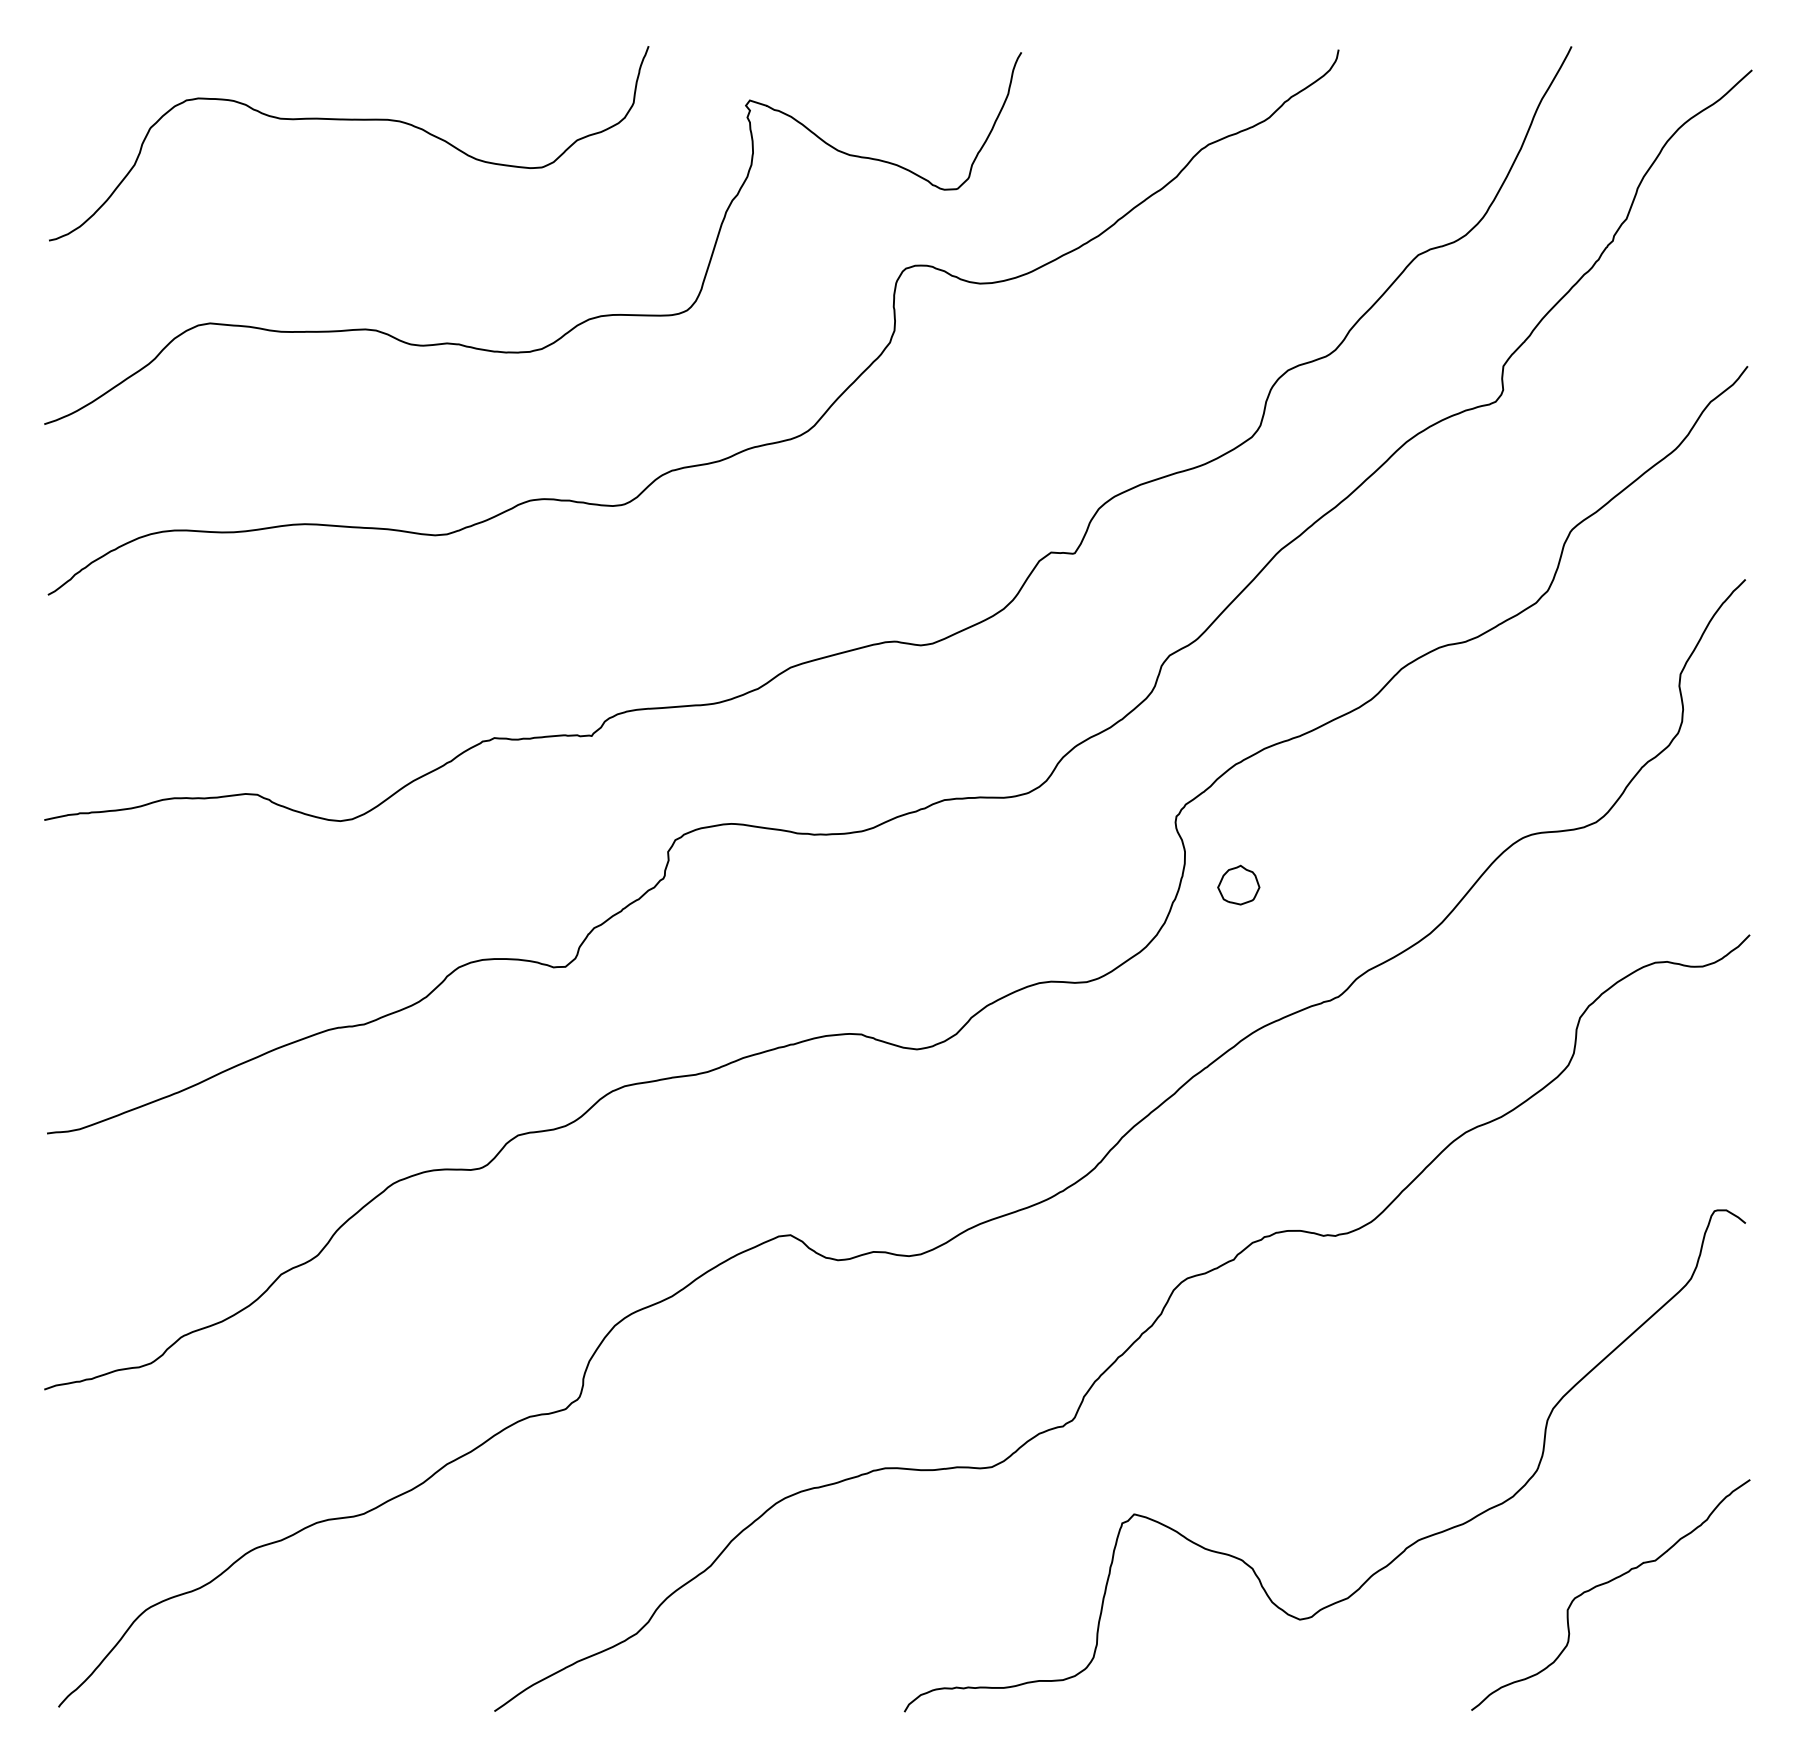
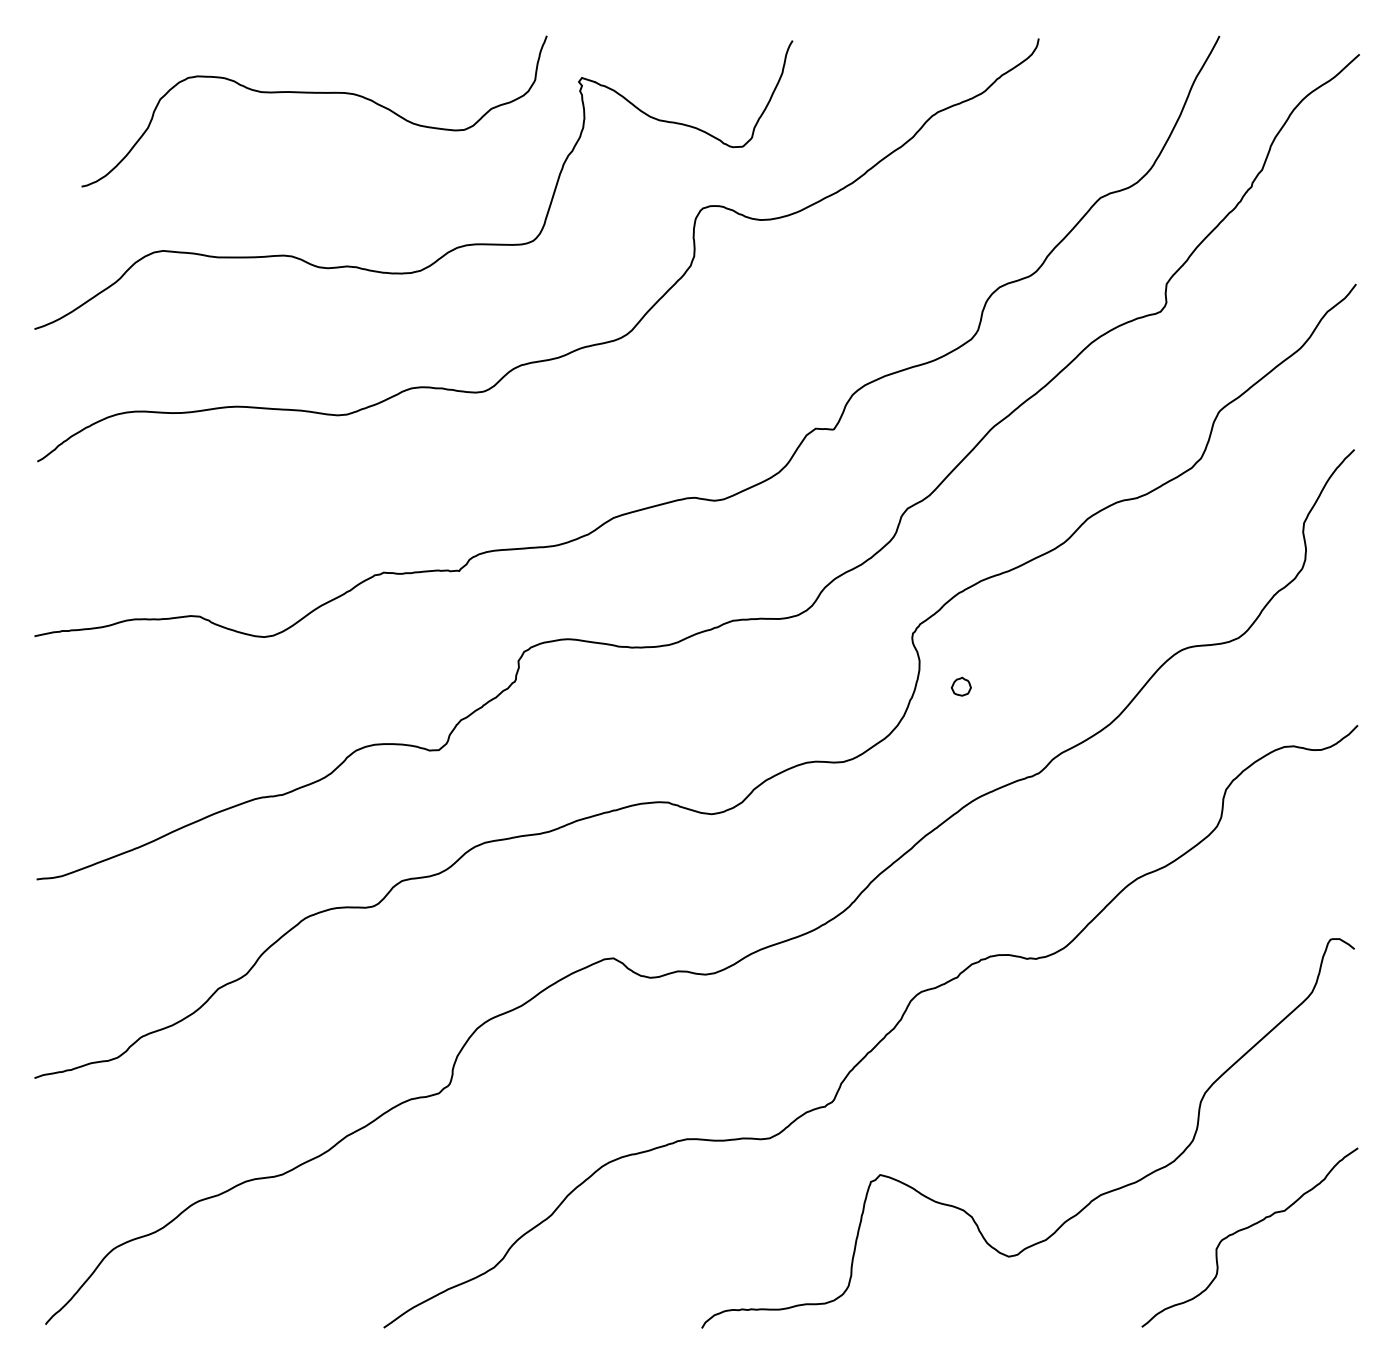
curve: (349, 120) -> (314, 93), moved
part: (1238, 884) -> (961, 686), size x0.6

